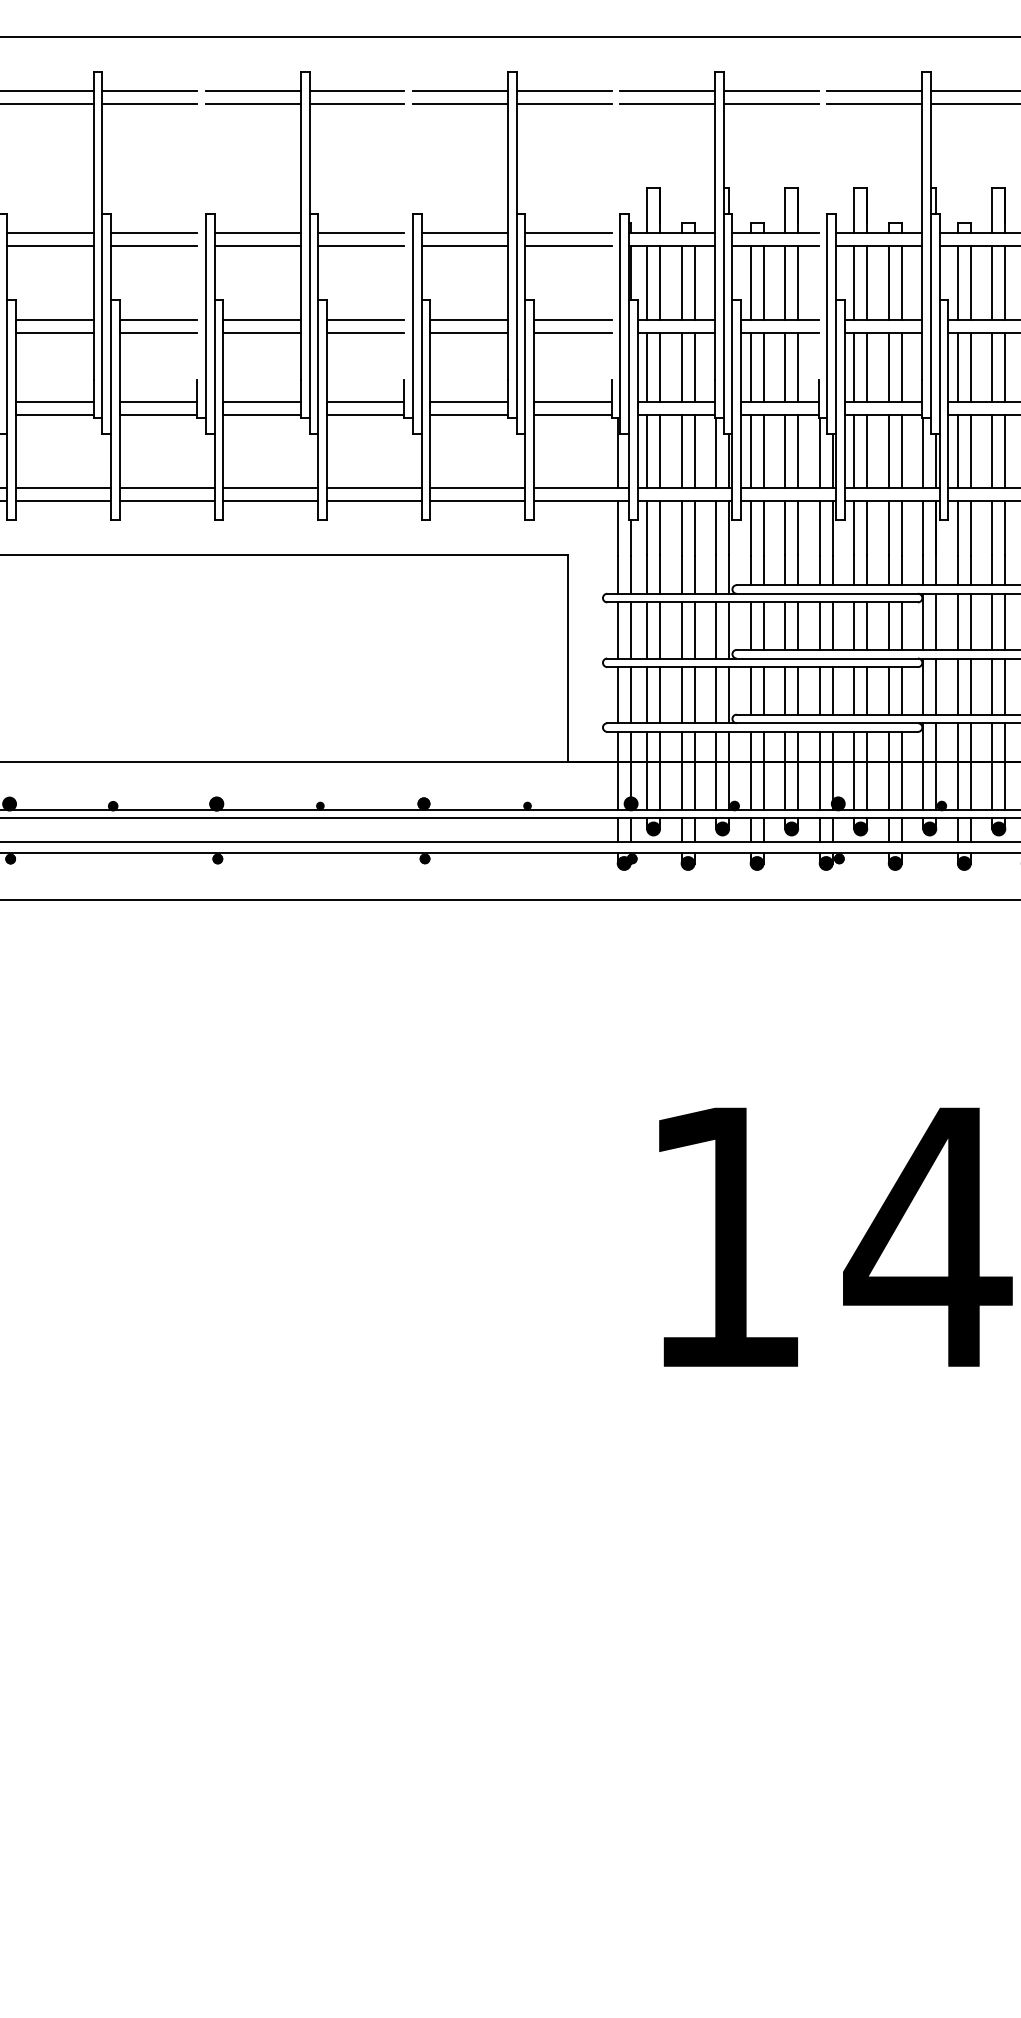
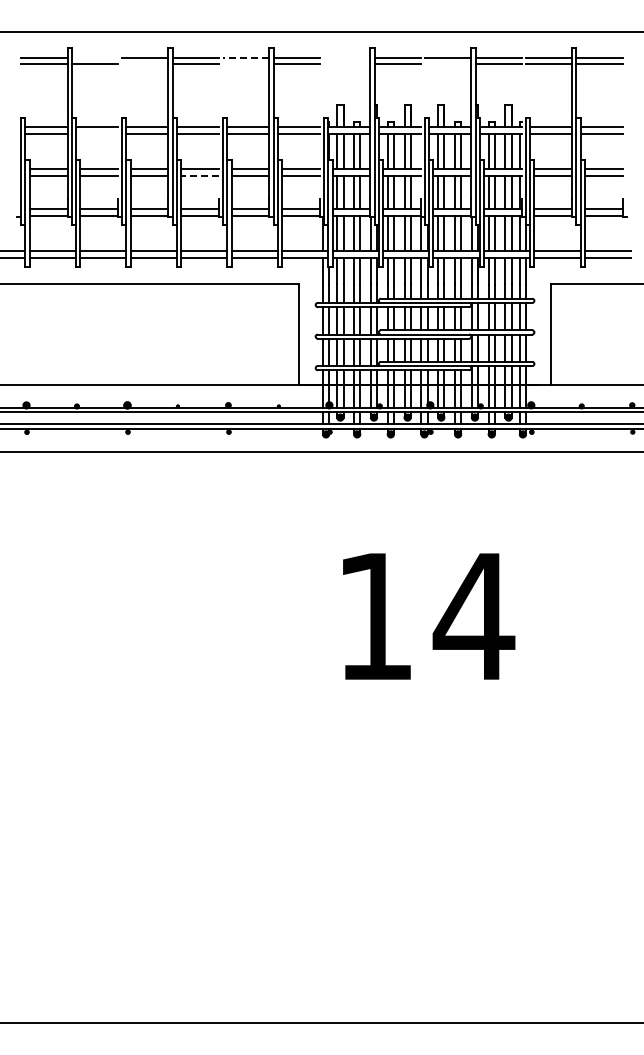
line: (149, 90) -> (94, 57), removed
line: (458, 90) -> (245, 57), solid -> dashed
line: (668, 90) -> (347, 57), removed
line: (253, 104) -> (145, 64), removed
line: (461, 104) -> (246, 64), removed
line: (668, 104) -> (347, 64), removed
line: (875, 104) -> (448, 64), removed
line: (153, 246) -> (96, 133), removed
line: (366, 332) -> (200, 175), solid -> dashed

